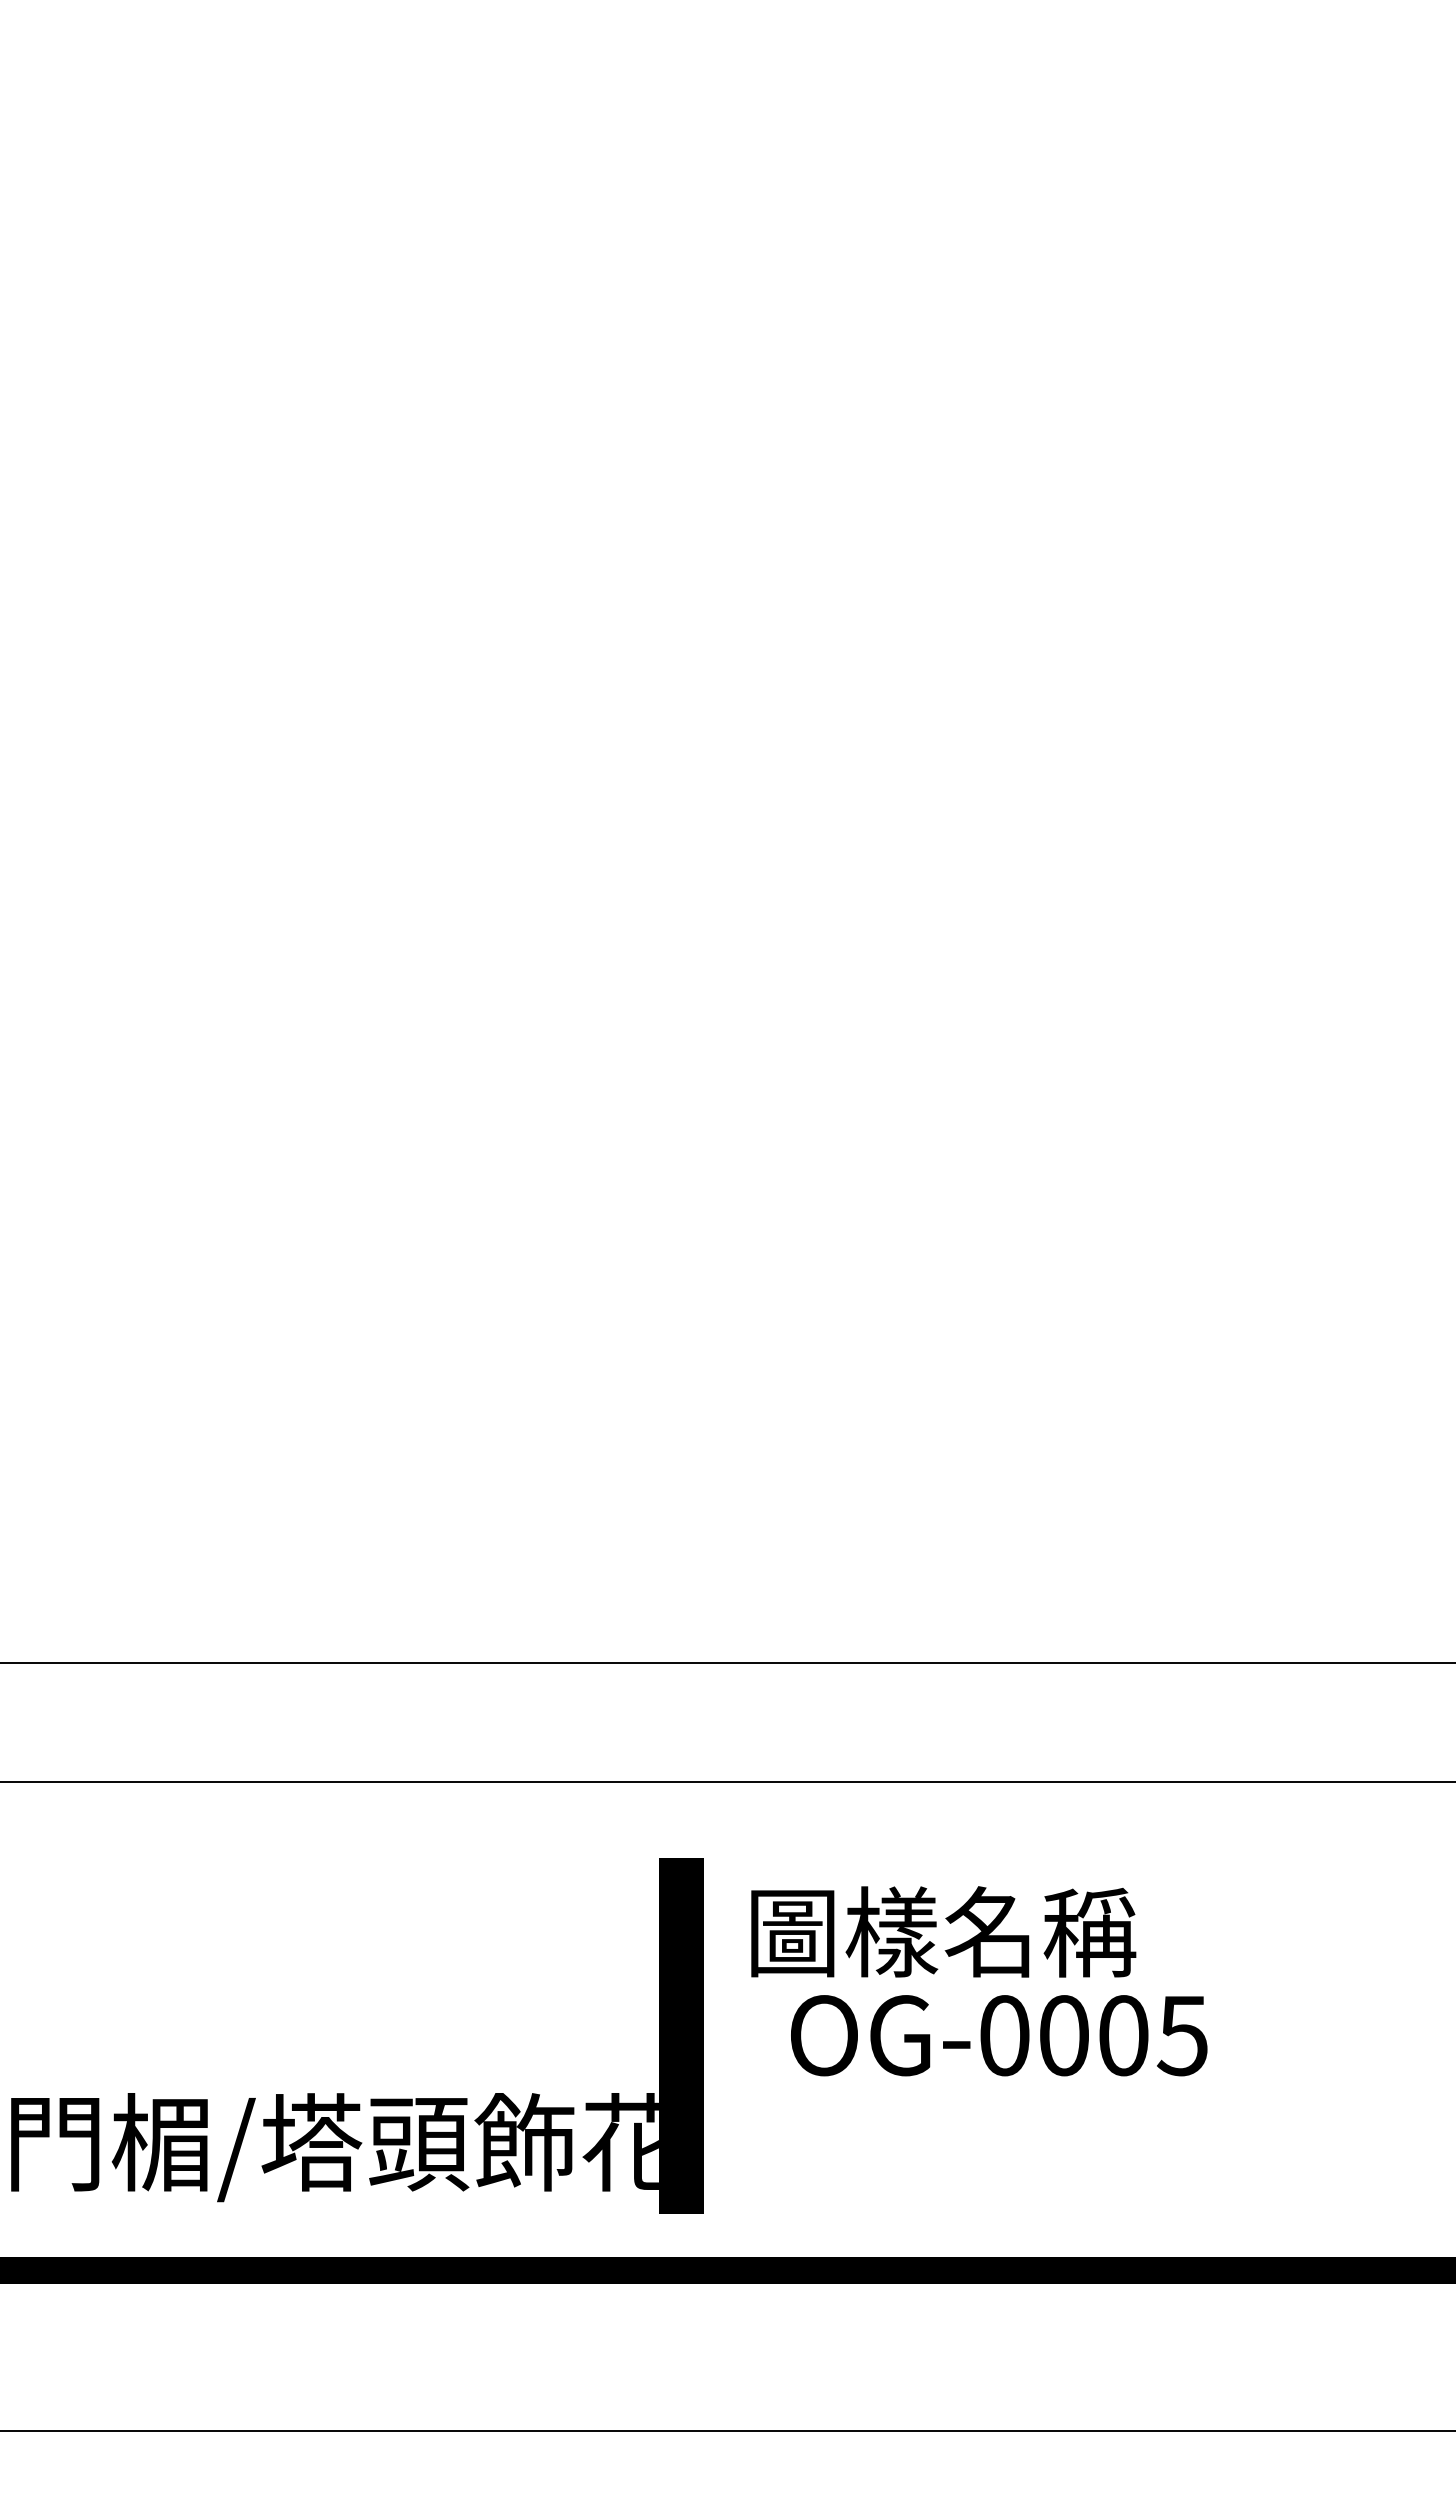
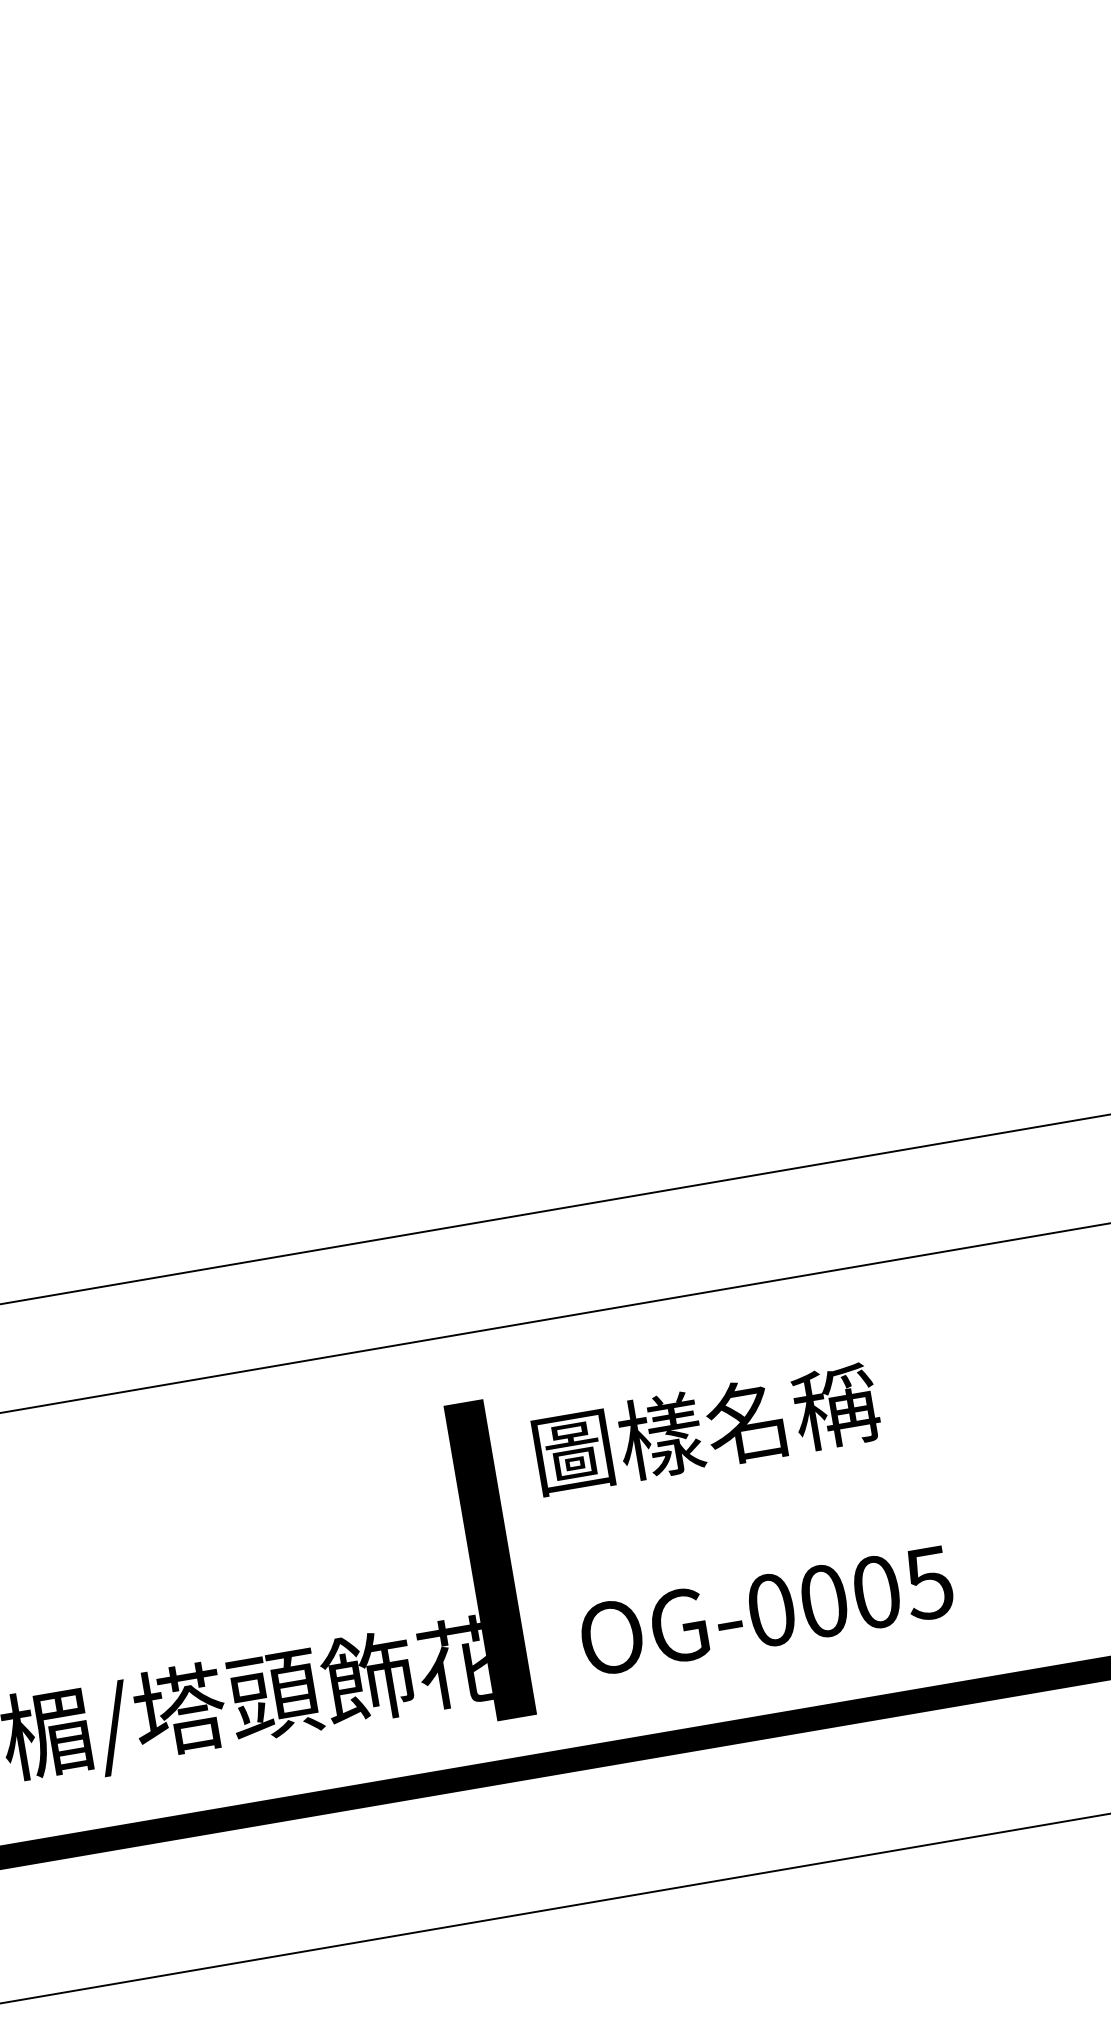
text: (999, 2035) -> (766, 1610), moved

